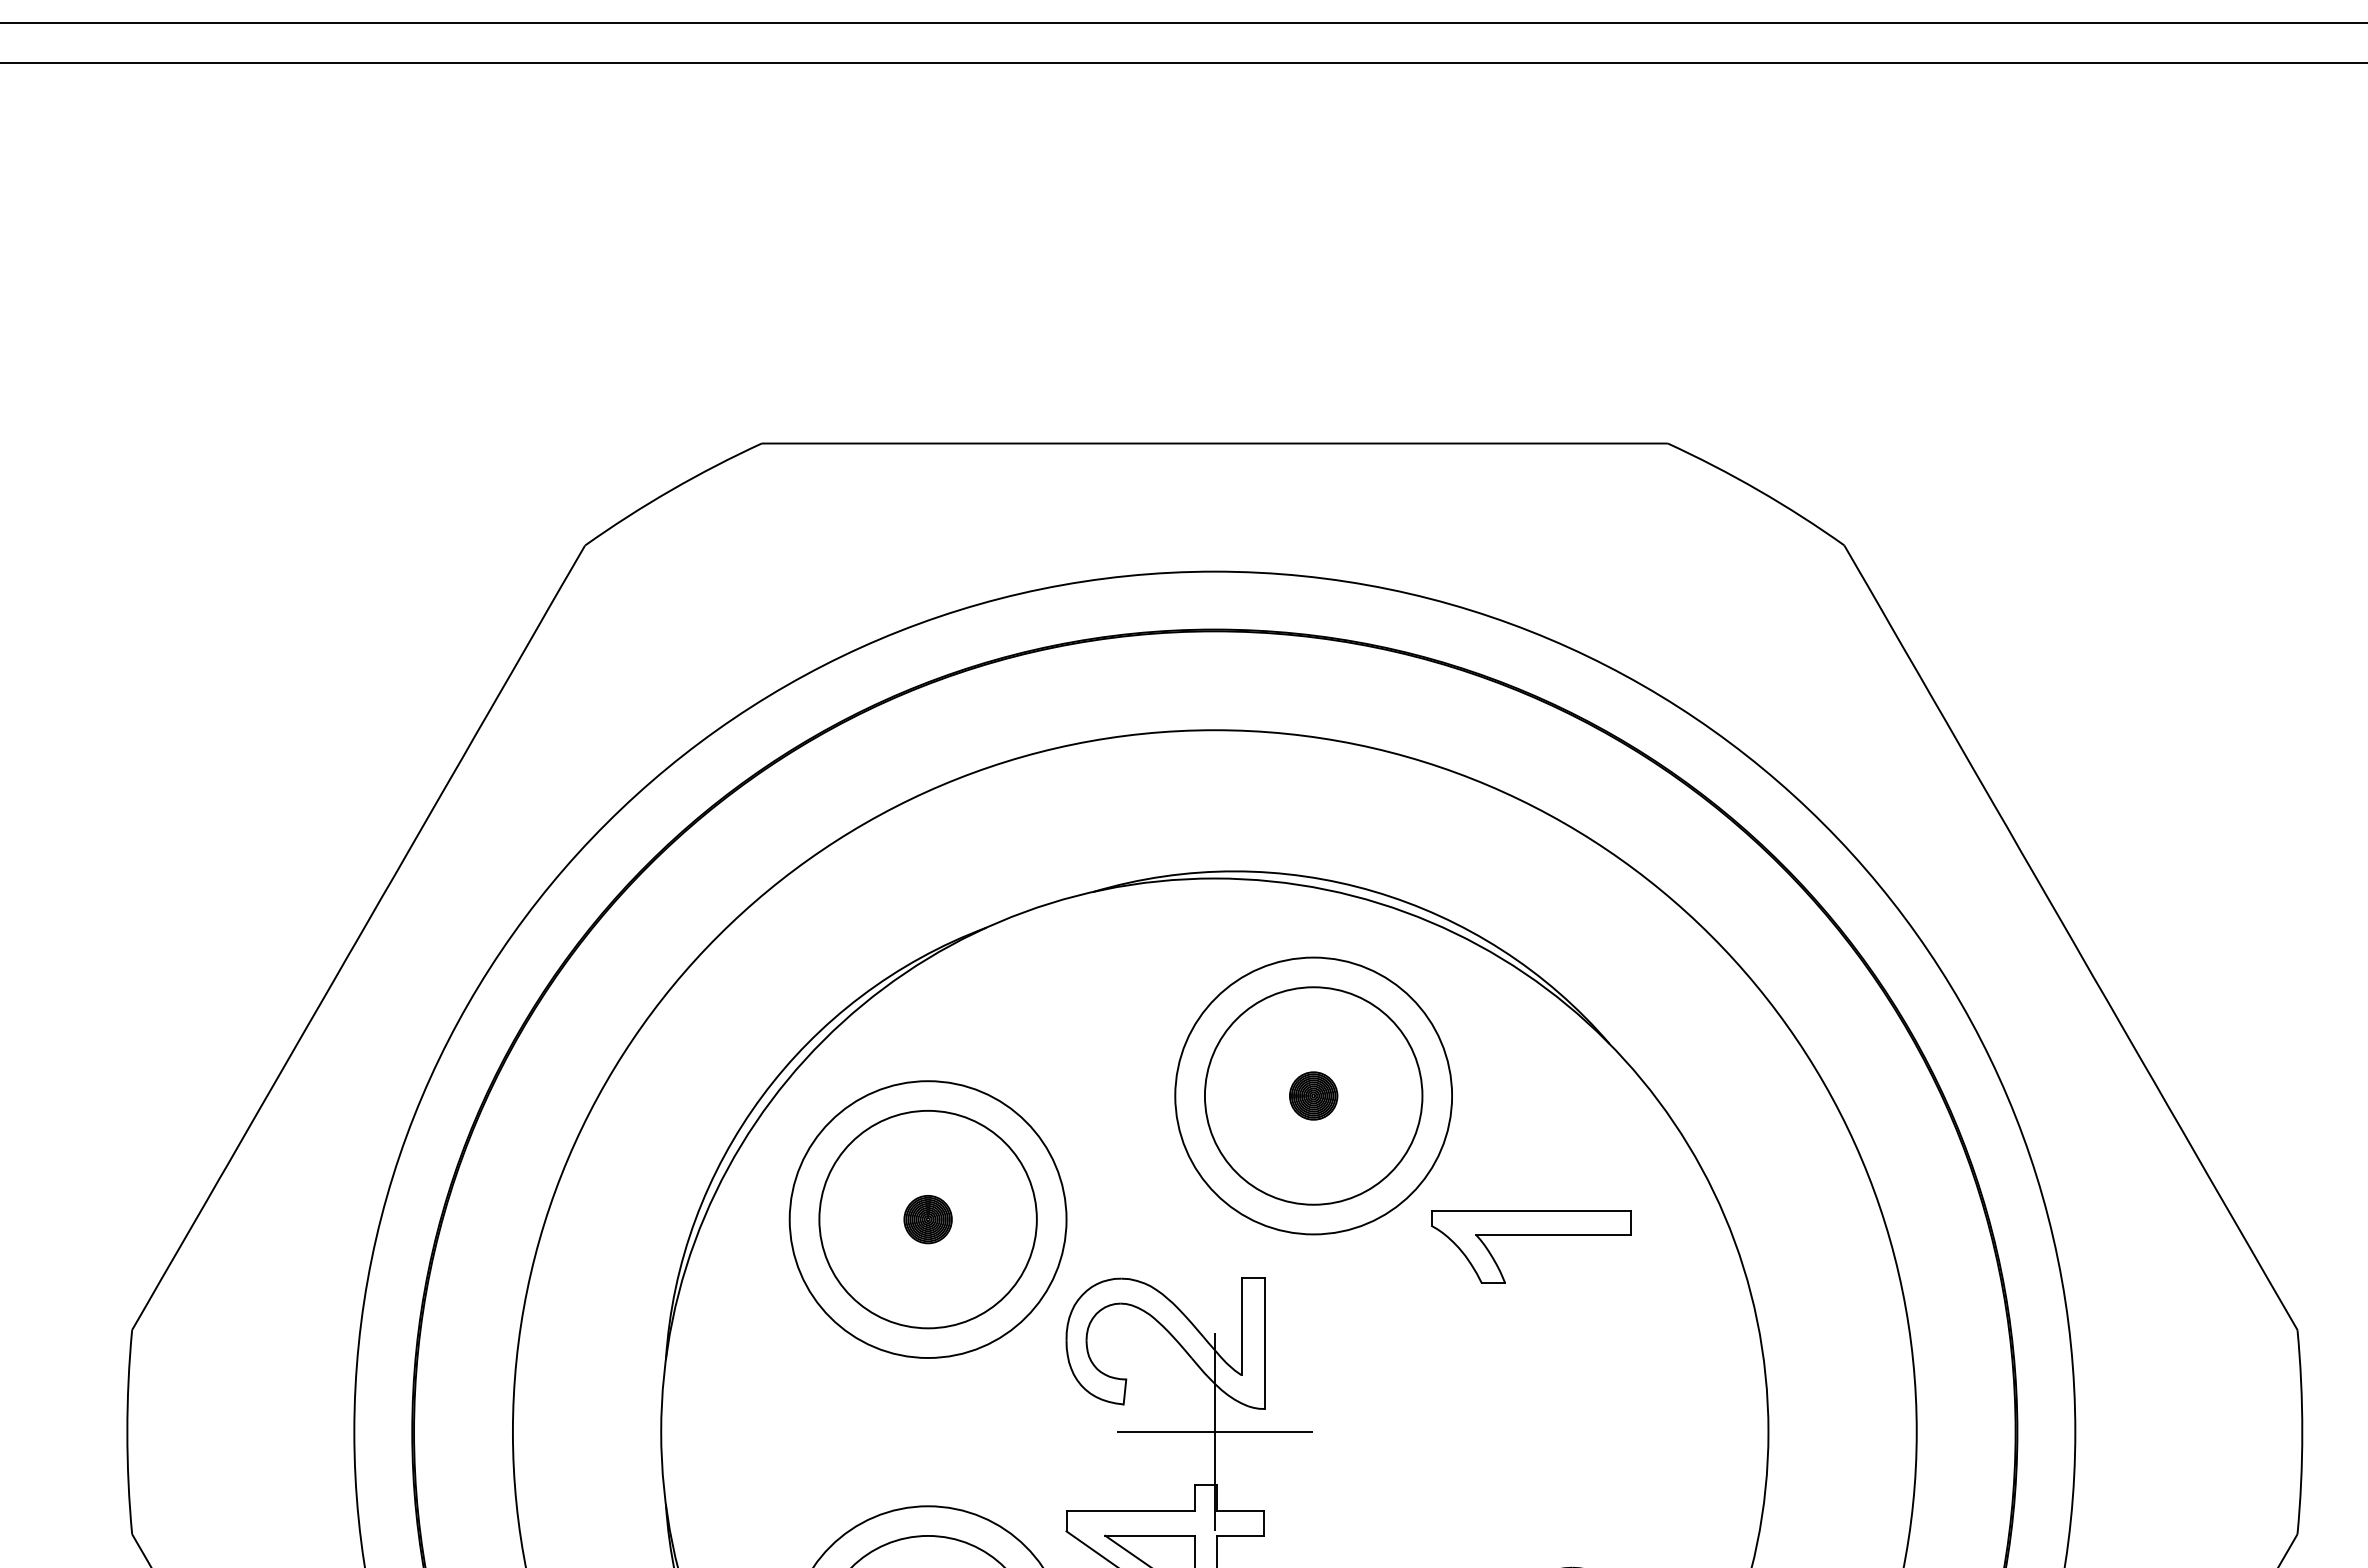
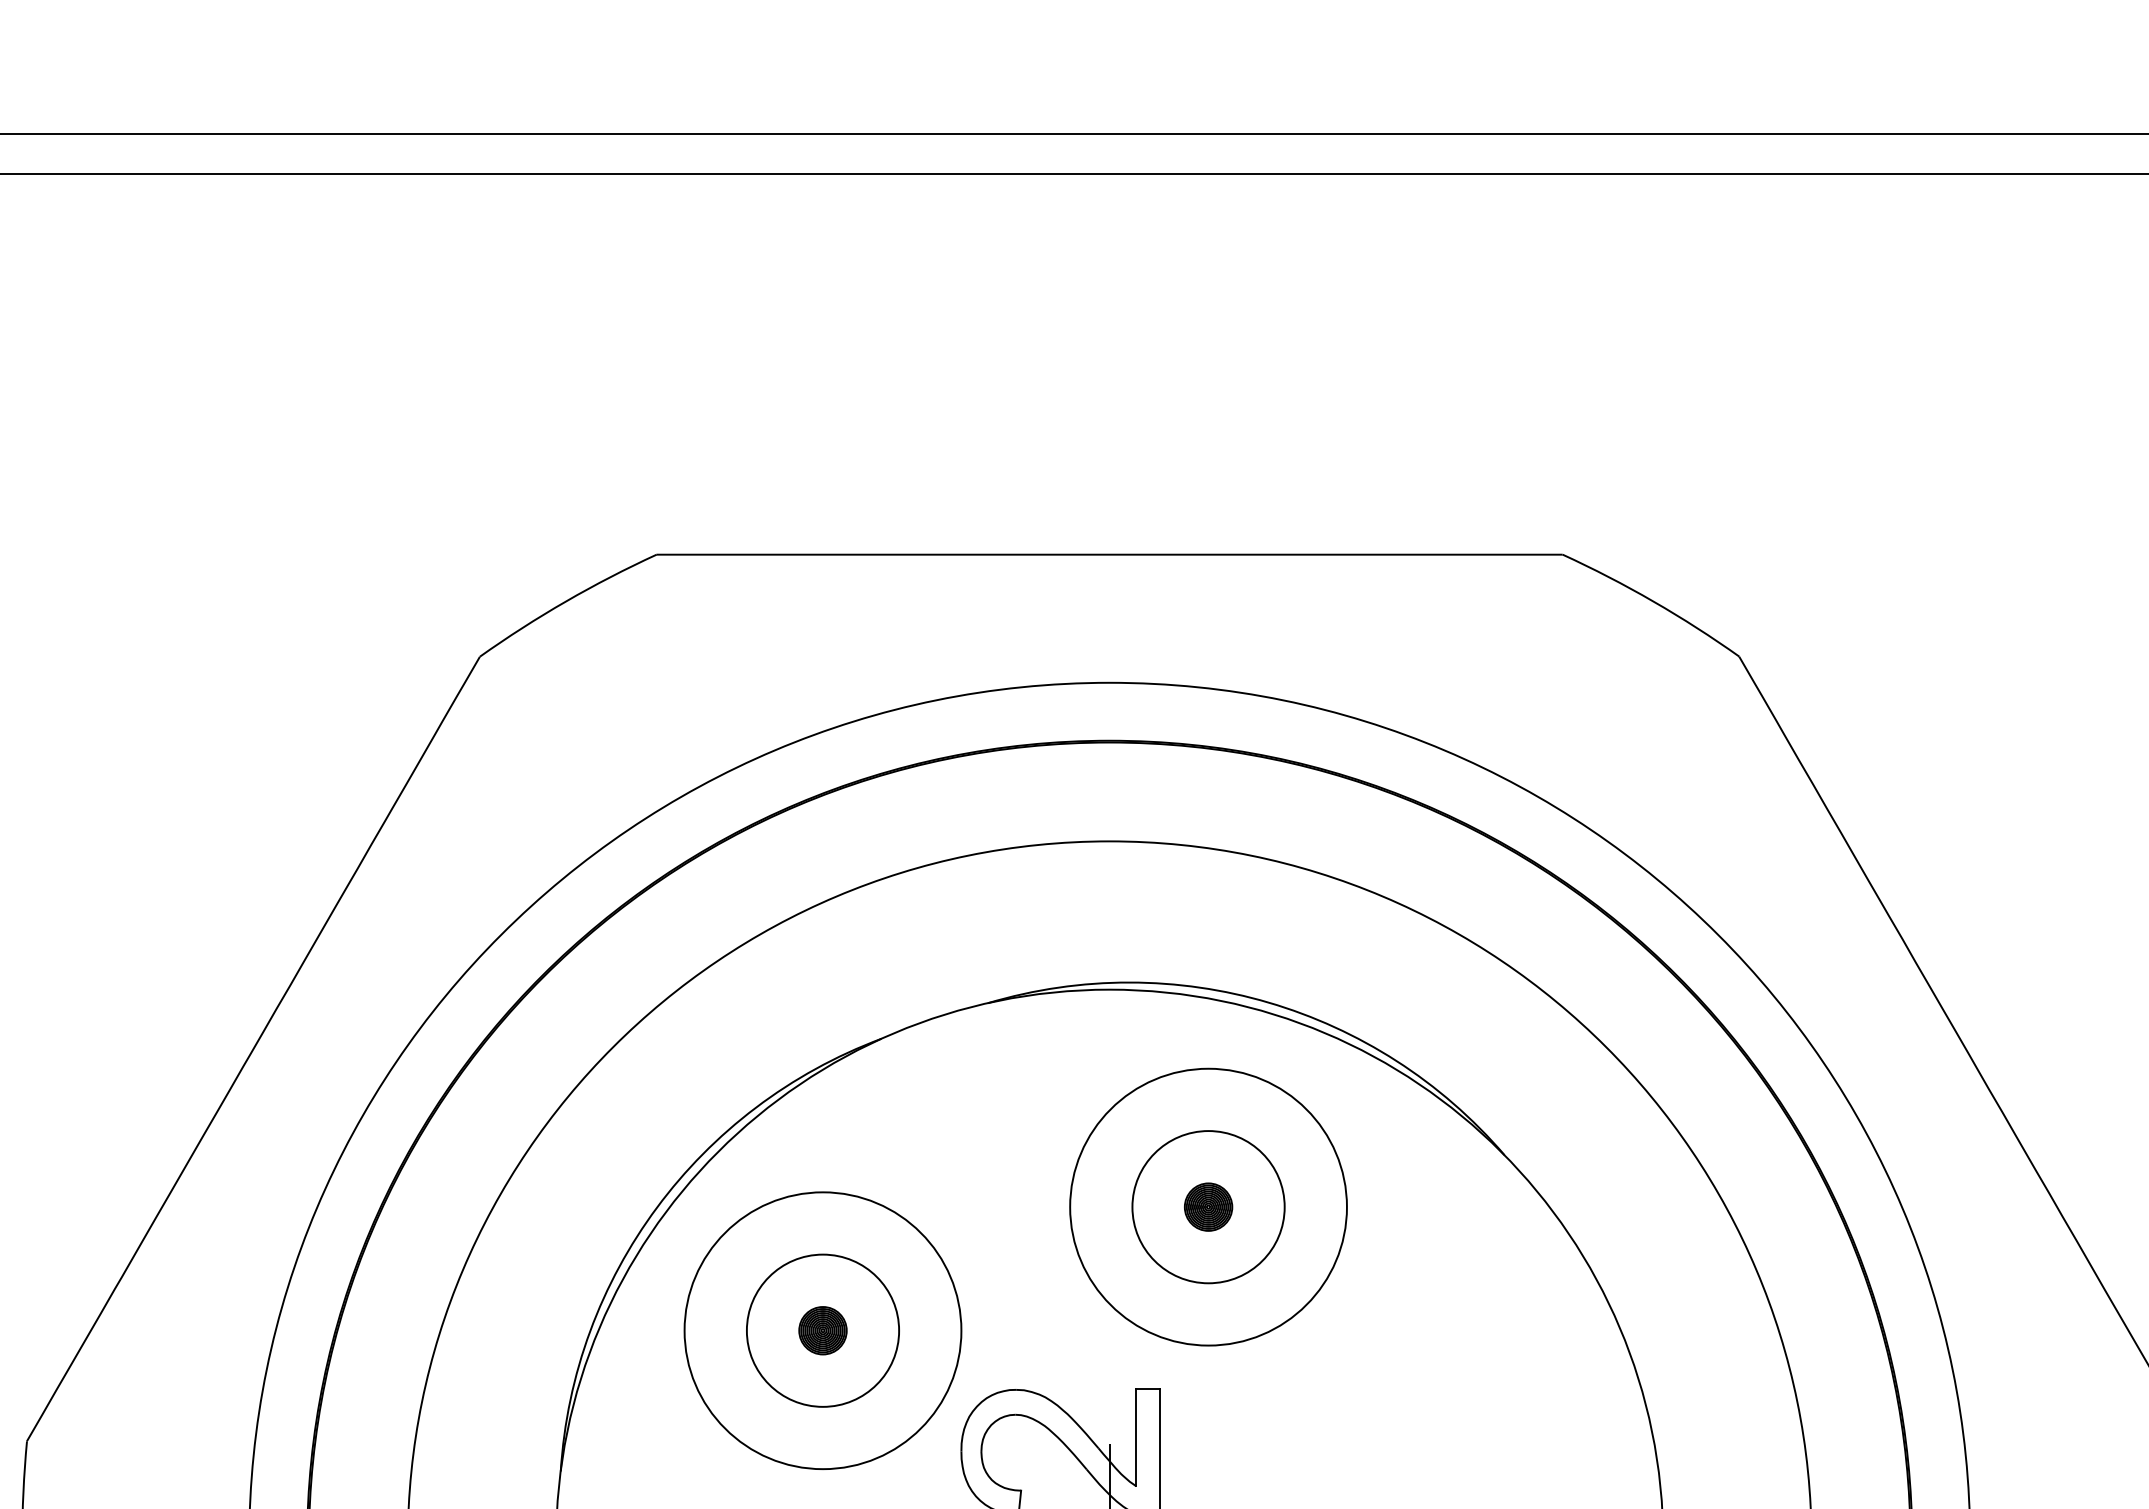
circle: (1313, 1095) -> (1208, 1206), size x0.7
circle: (927, 1219) -> (822, 1330), size x0.7
part: (1531, 1235) -> (1426, 1346), removed

